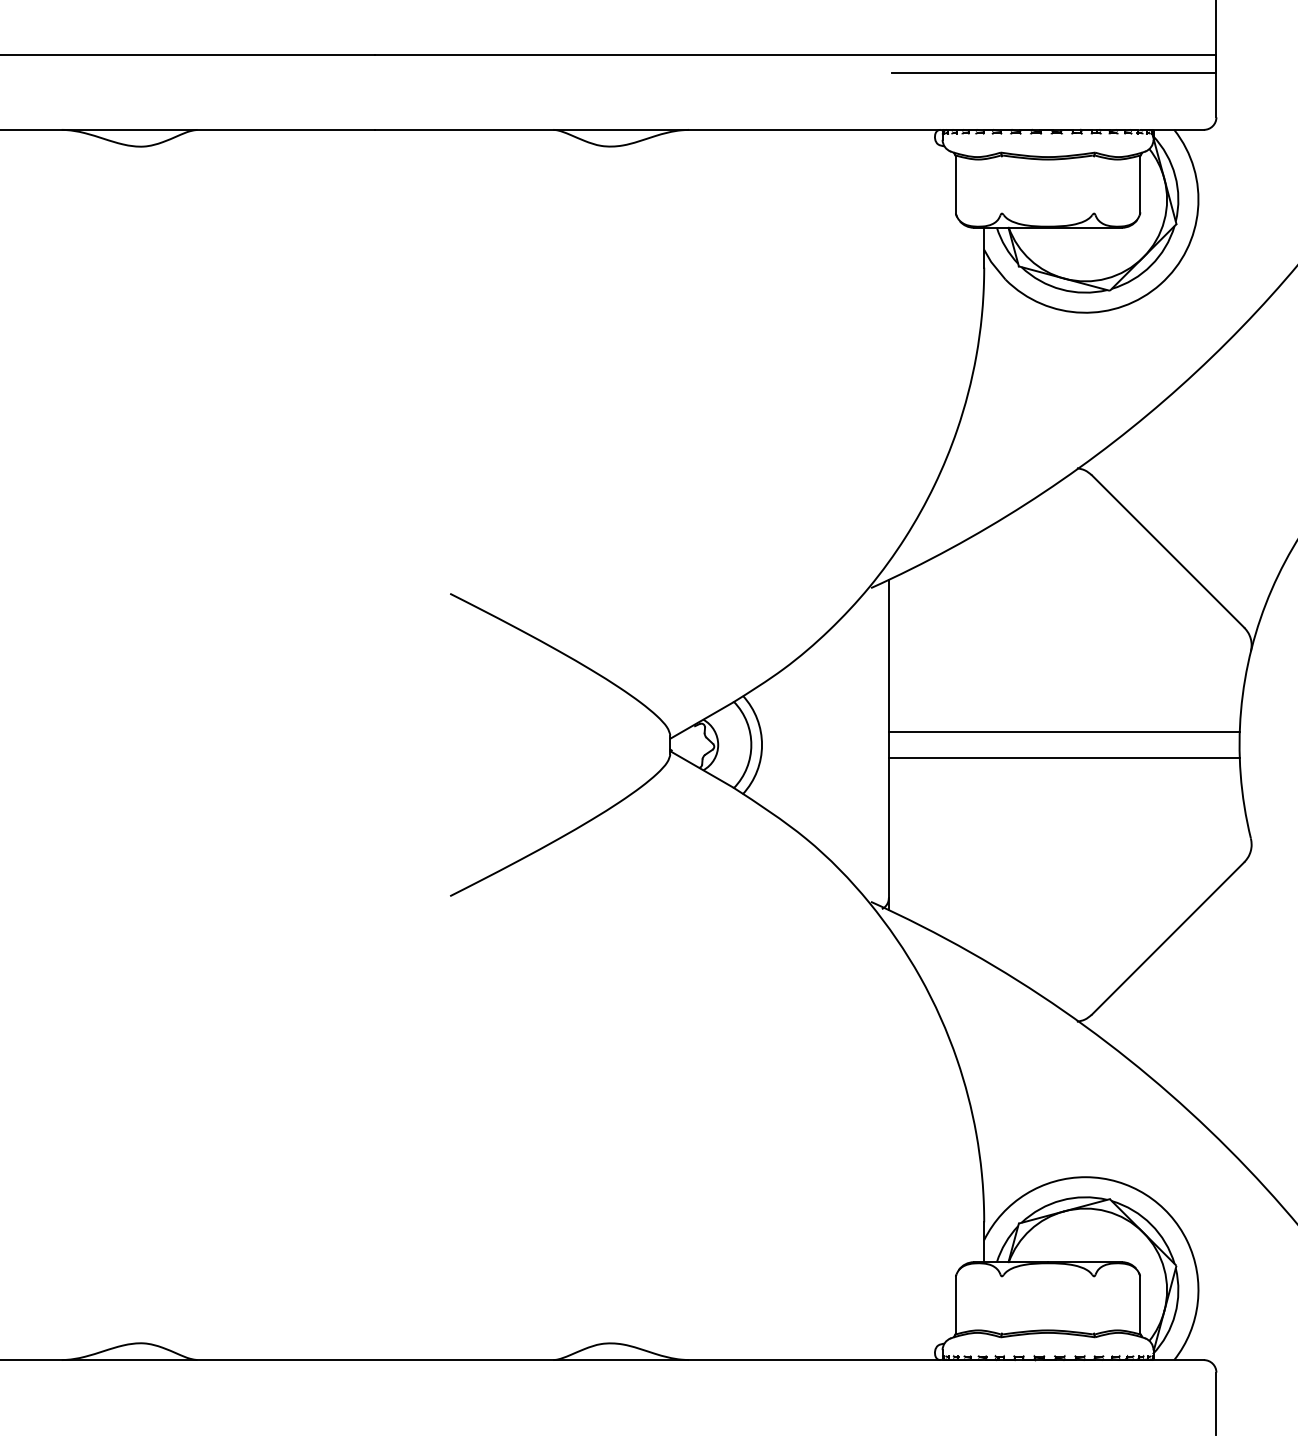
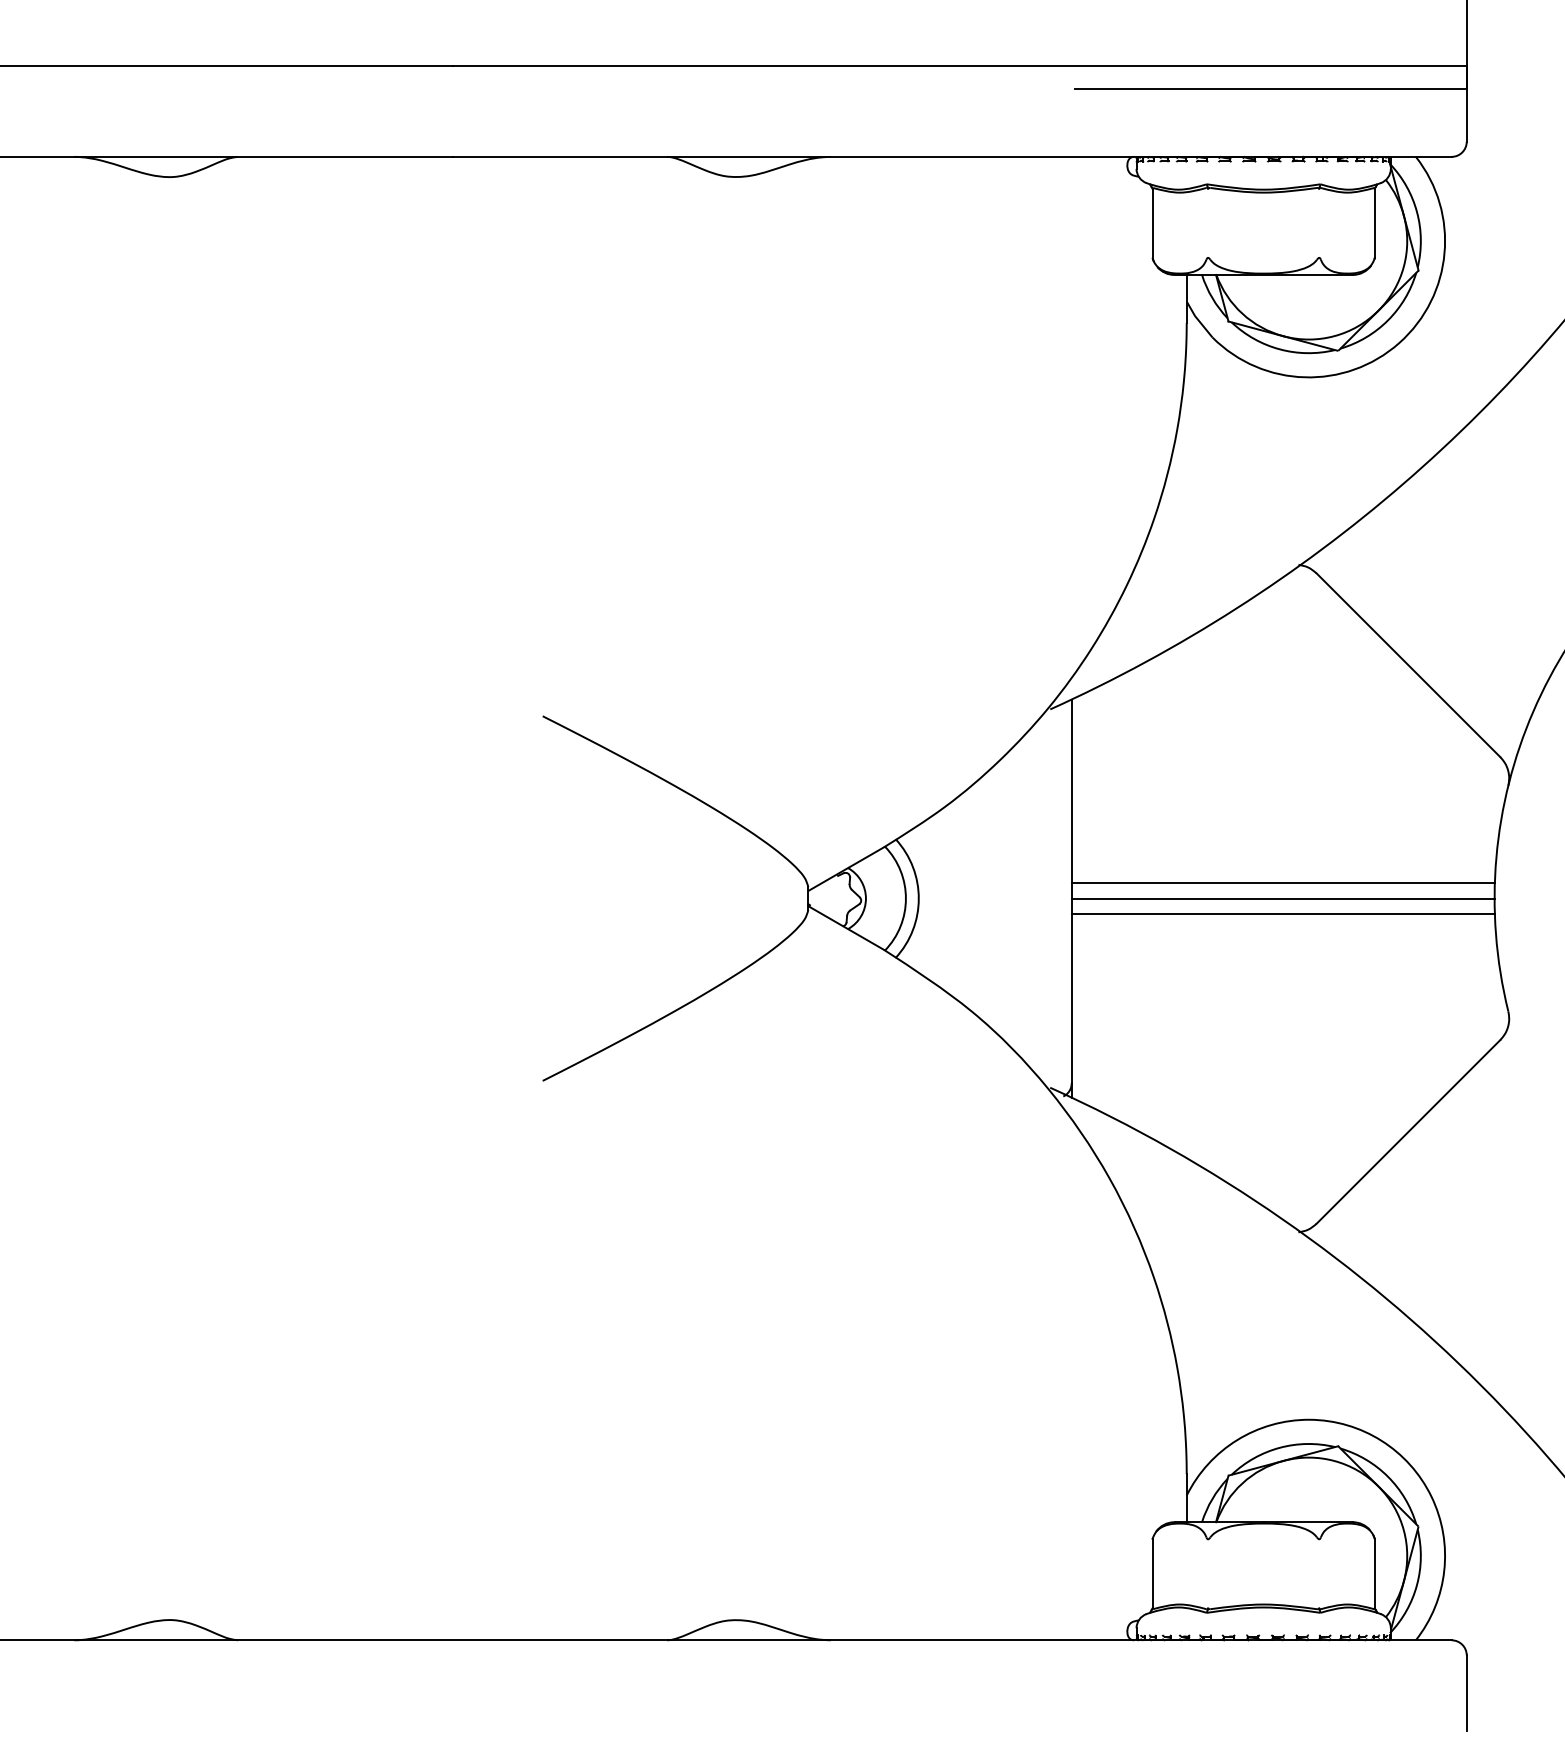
line: (1063, 744) -> (1282, 898), added

